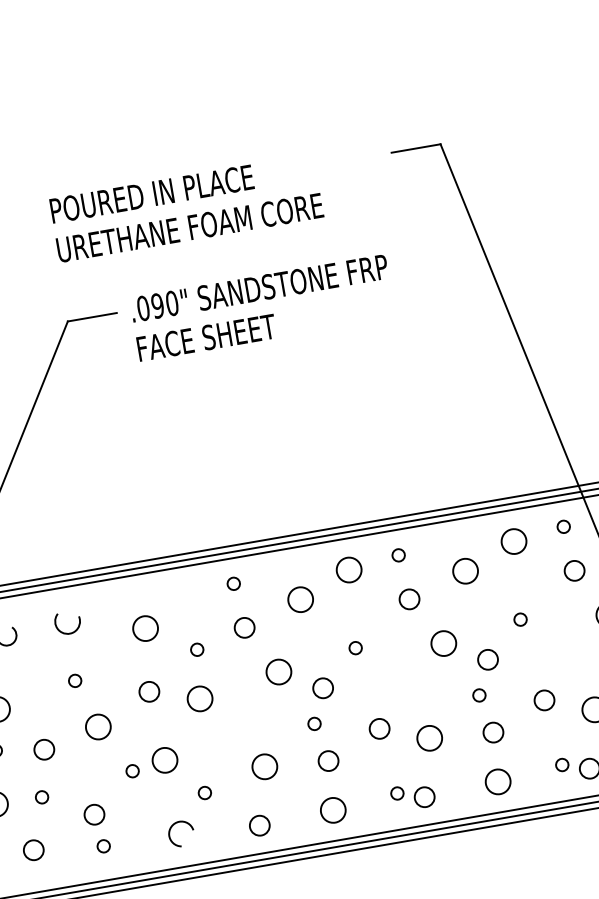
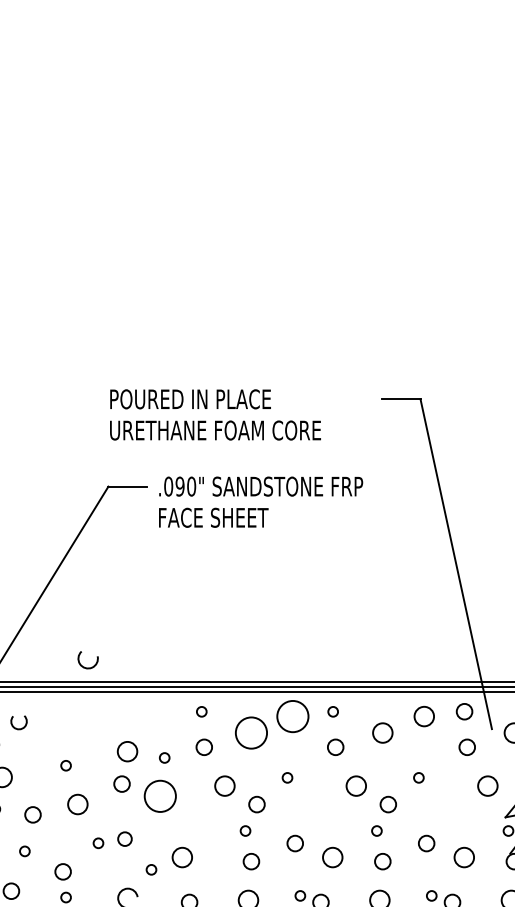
circle: (563, 526) -> (464, 711), size x1.6
circle: (348, 570) -> (292, 716), size x1.6
circle: (300, 599) -> (251, 732), size x1.6
circle: (145, 628) -> (127, 751), moved
arc: (64, 632) -> (84, 666), moved
circle: (200, 699) -> (160, 796), size x1.6
circle: (164, 759) -> (124, 838), size x0.7
circle: (263, 766) -> (181, 857), moved

